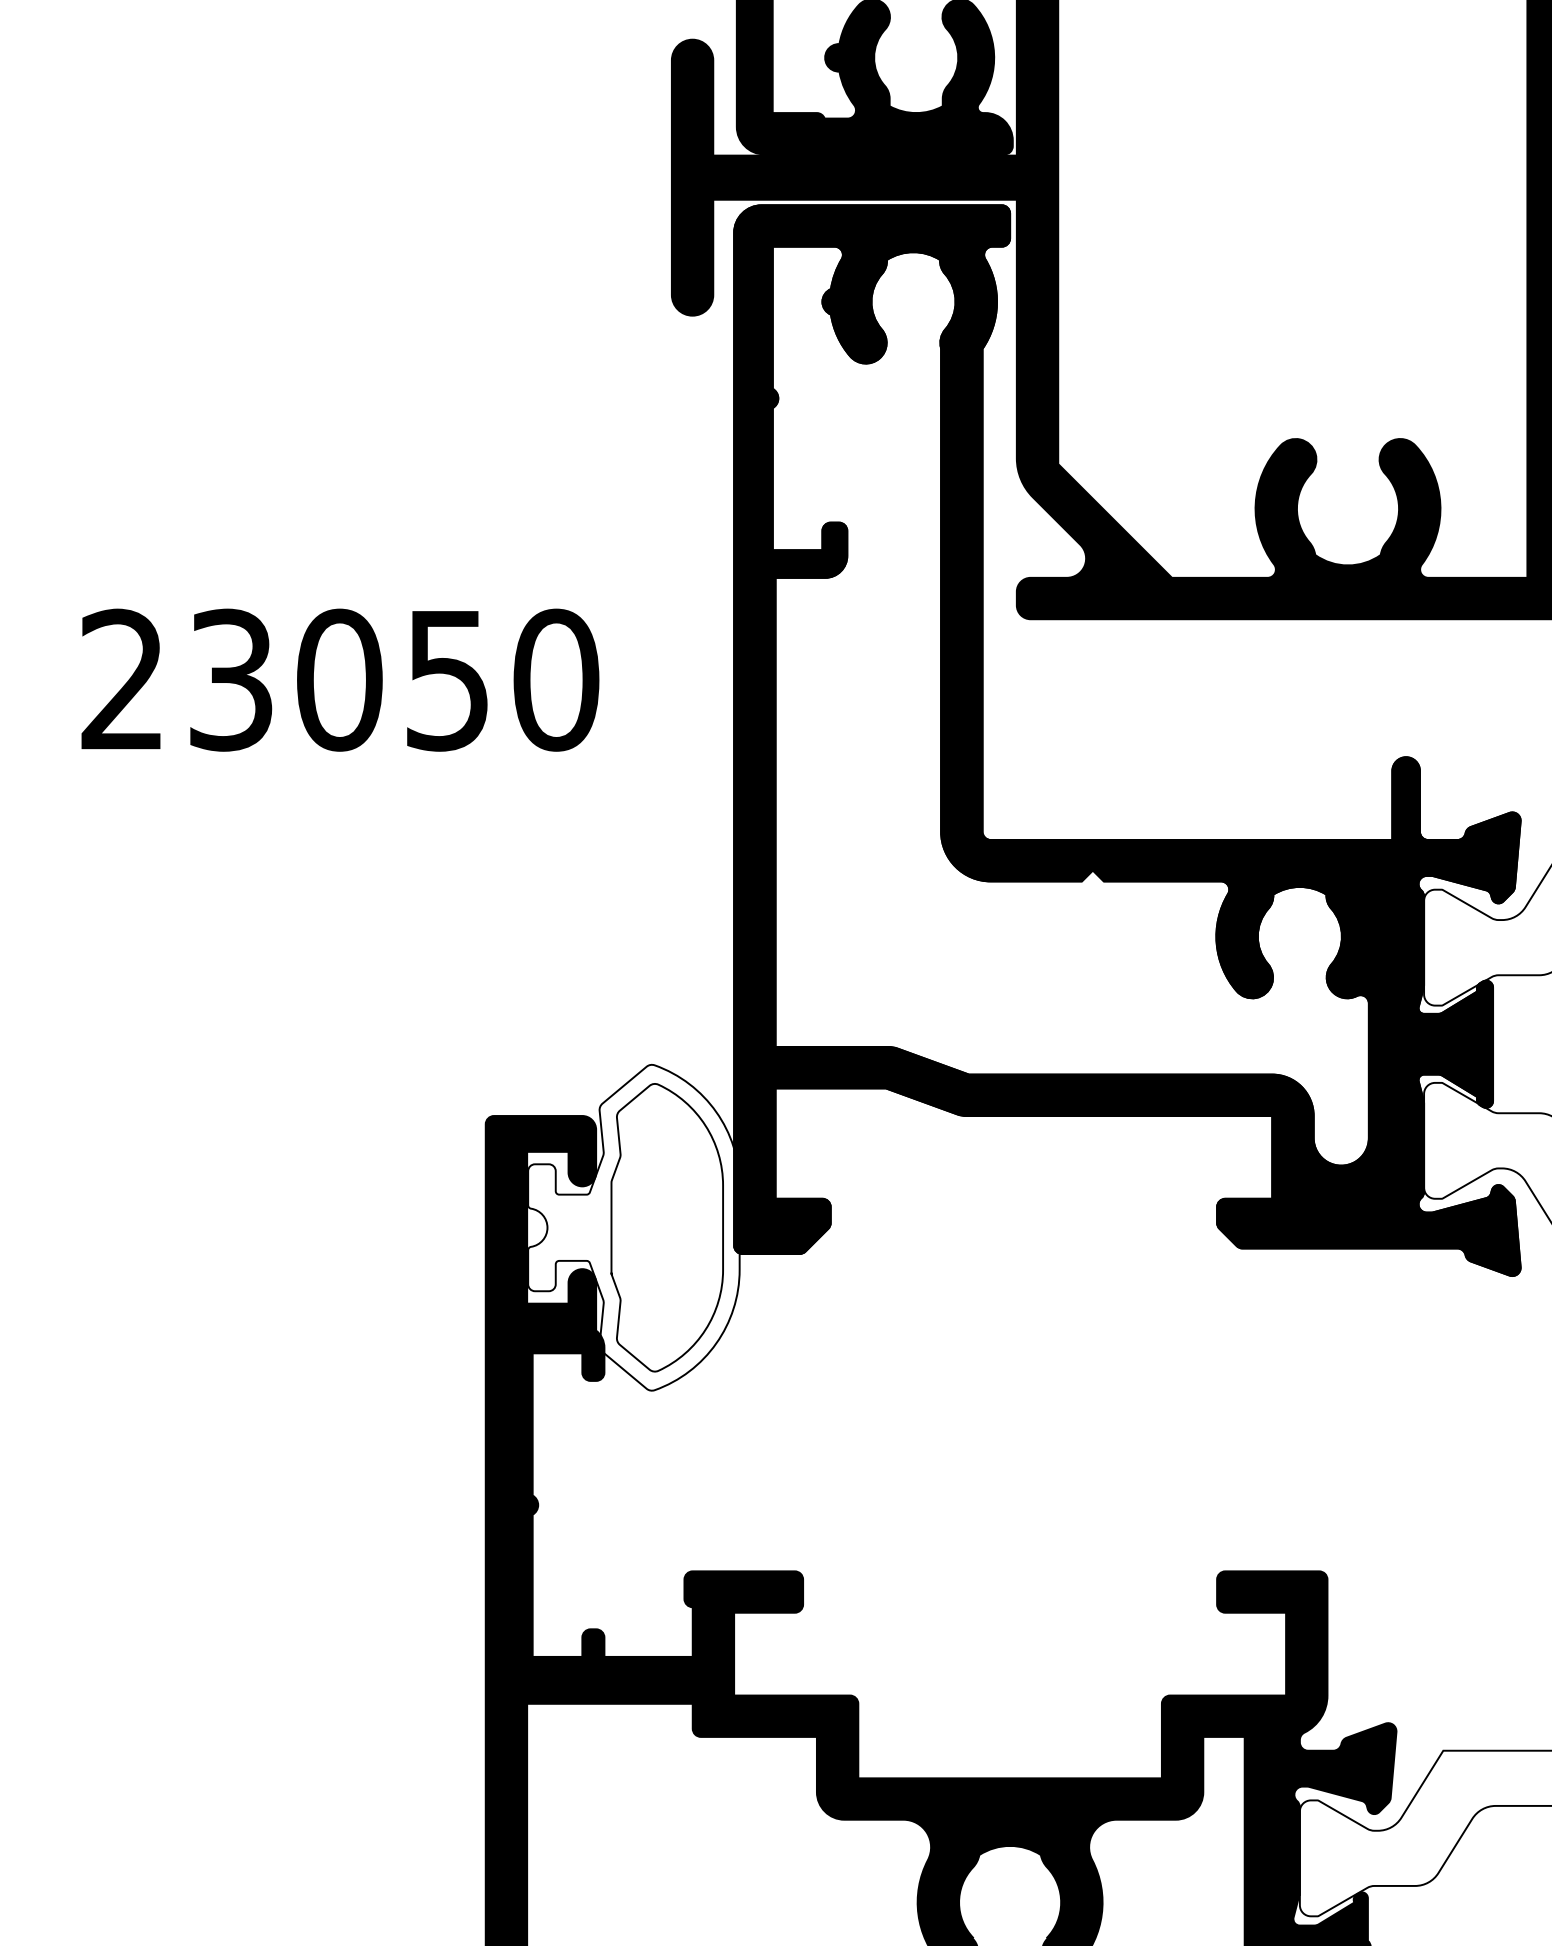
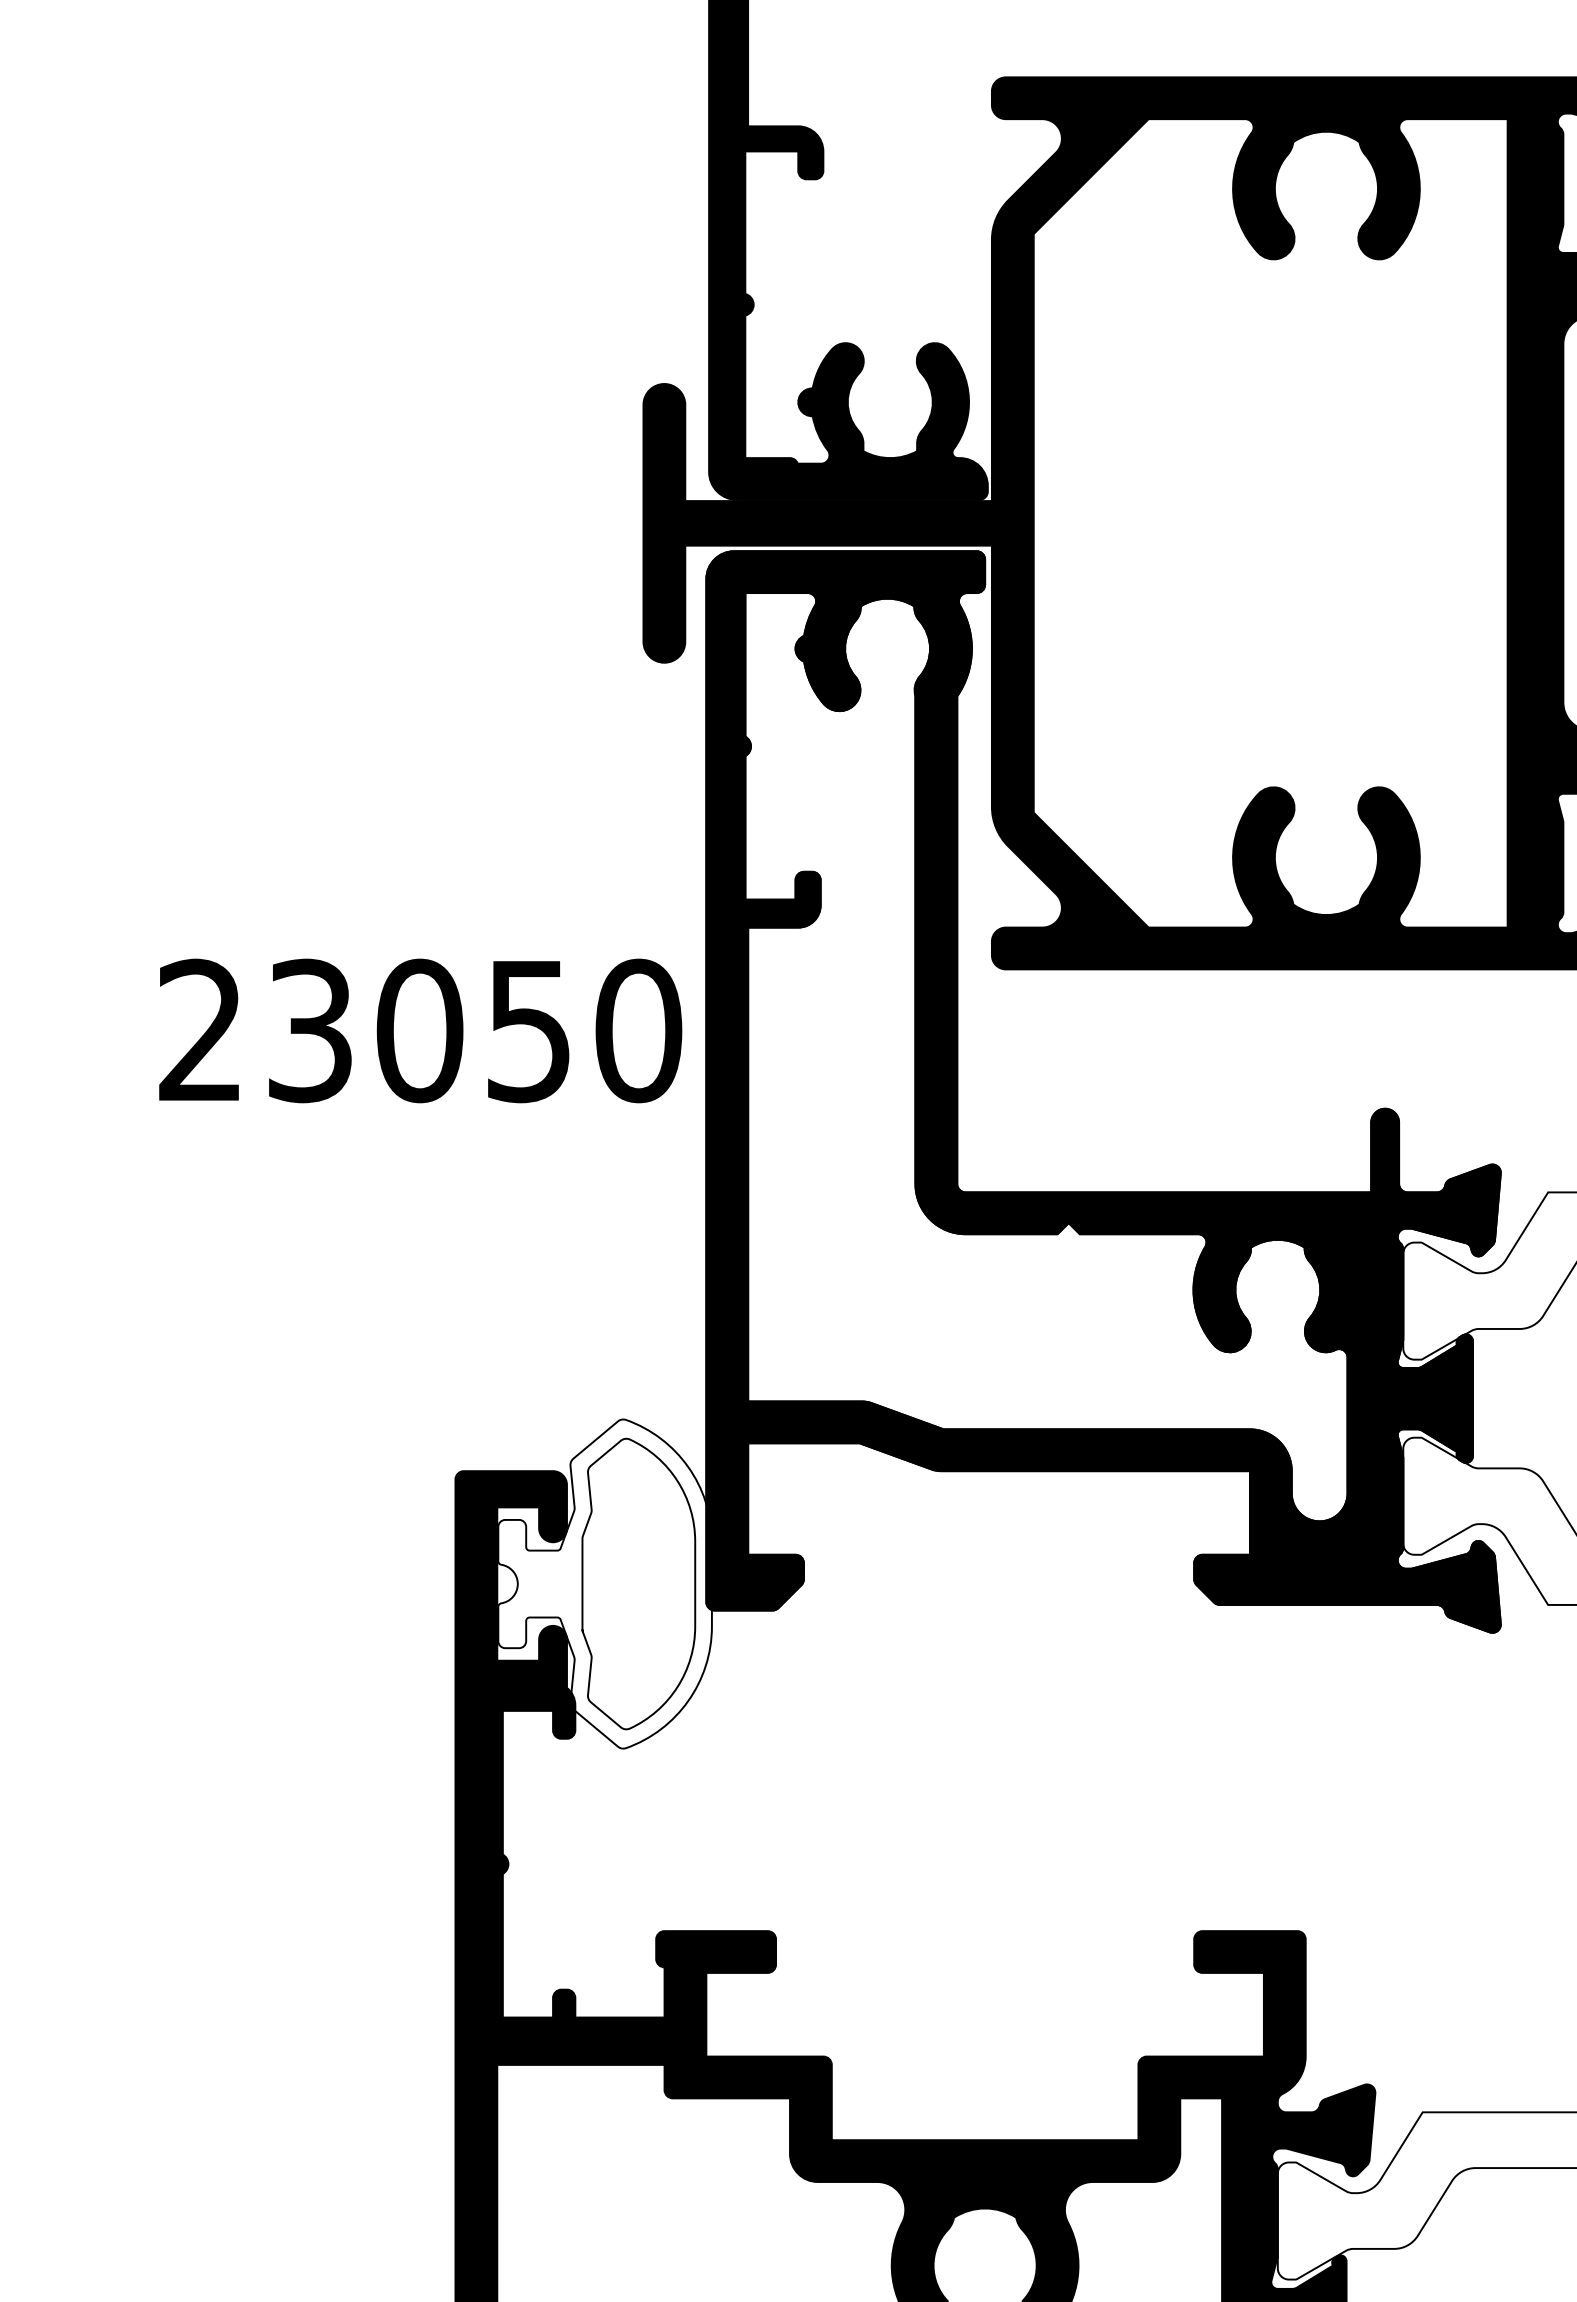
text: (340, 679) -> (420, 1030), moved

